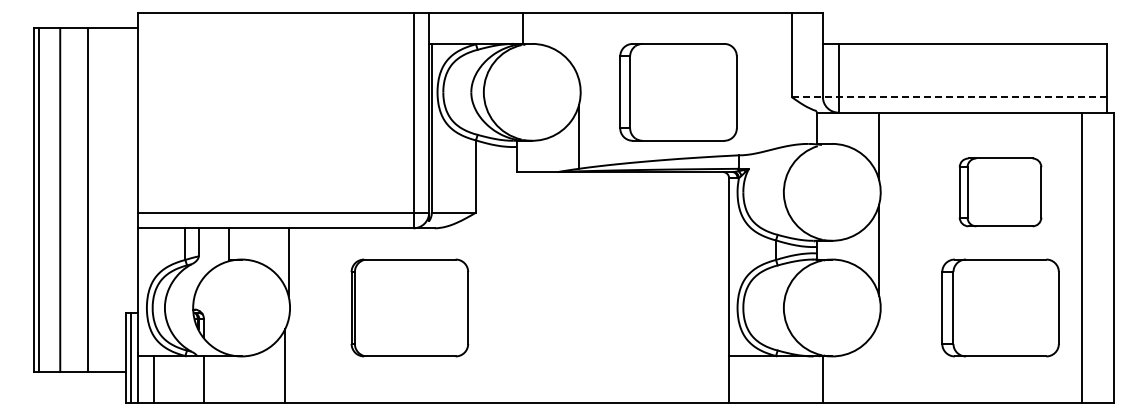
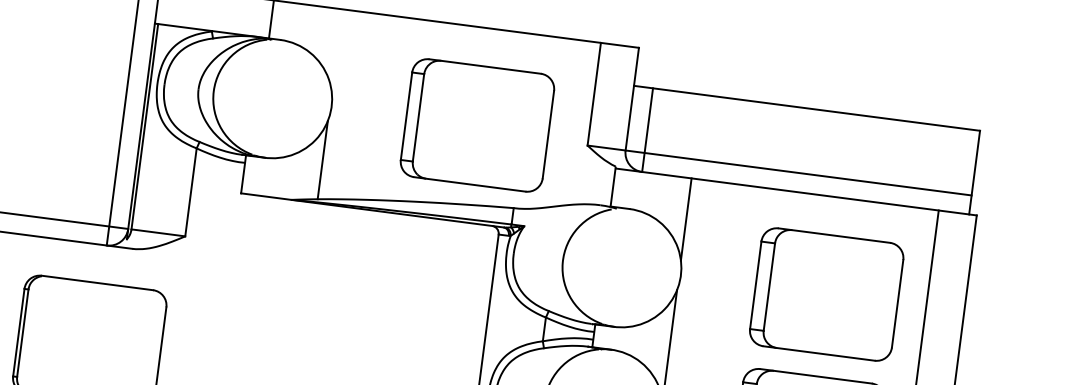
part: (678, 92) -> (477, 125), moved
line: (949, 97) -> (779, 171), dashed -> solid
part: (1000, 192) -> (826, 294), size x1.43

